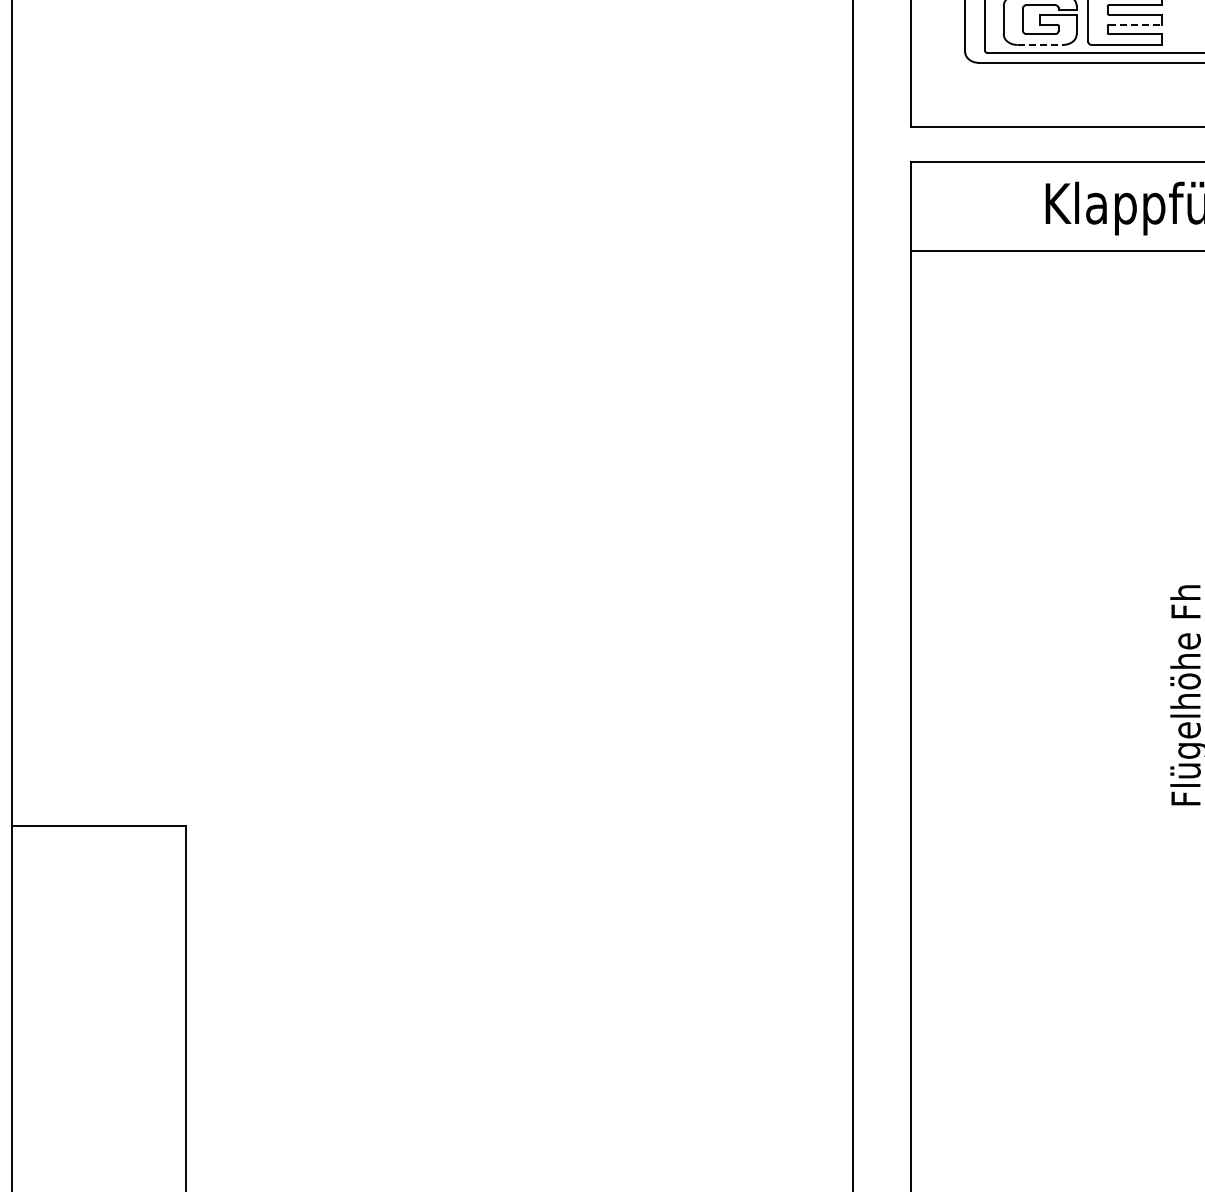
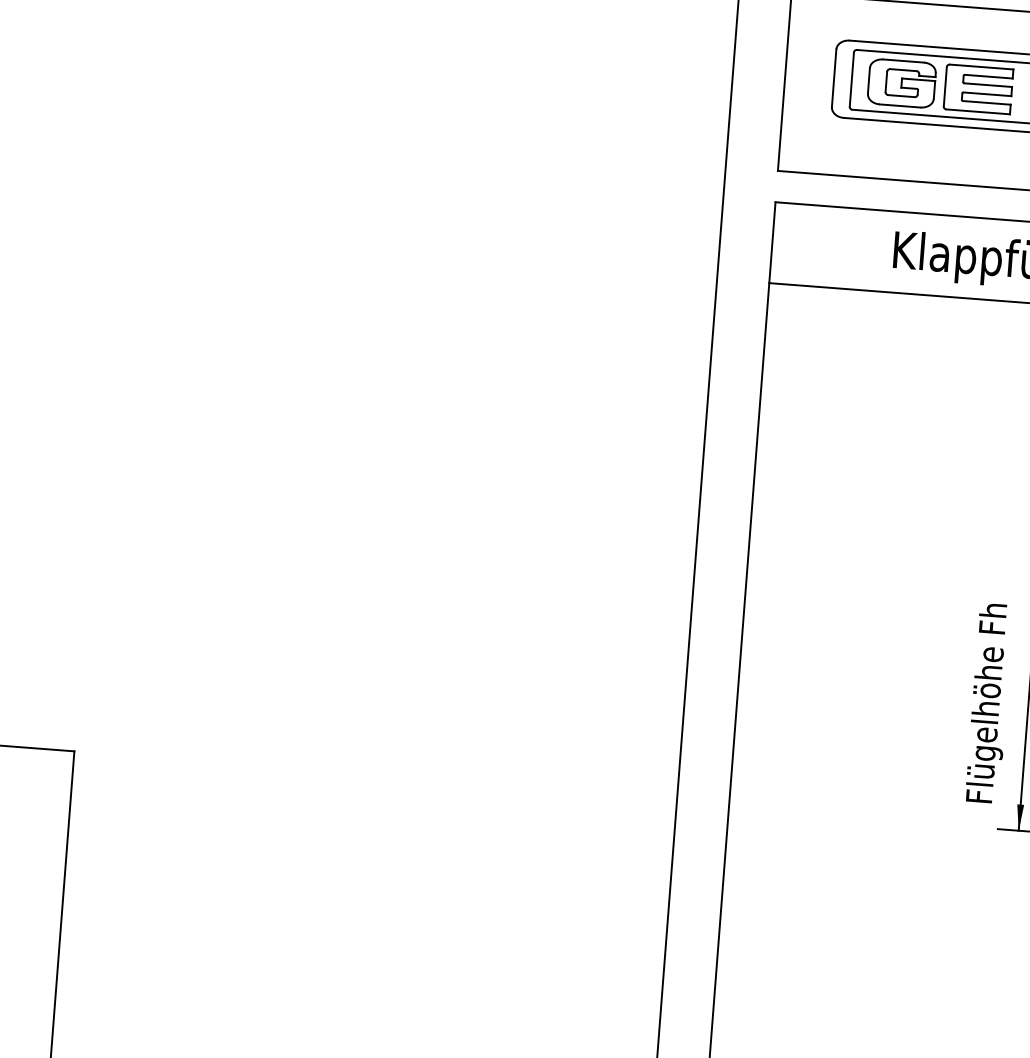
line: (1135, 24) -> (987, 94), dashed -> solid
line: (1040, 44) -> (900, 105), dashed -> solid

